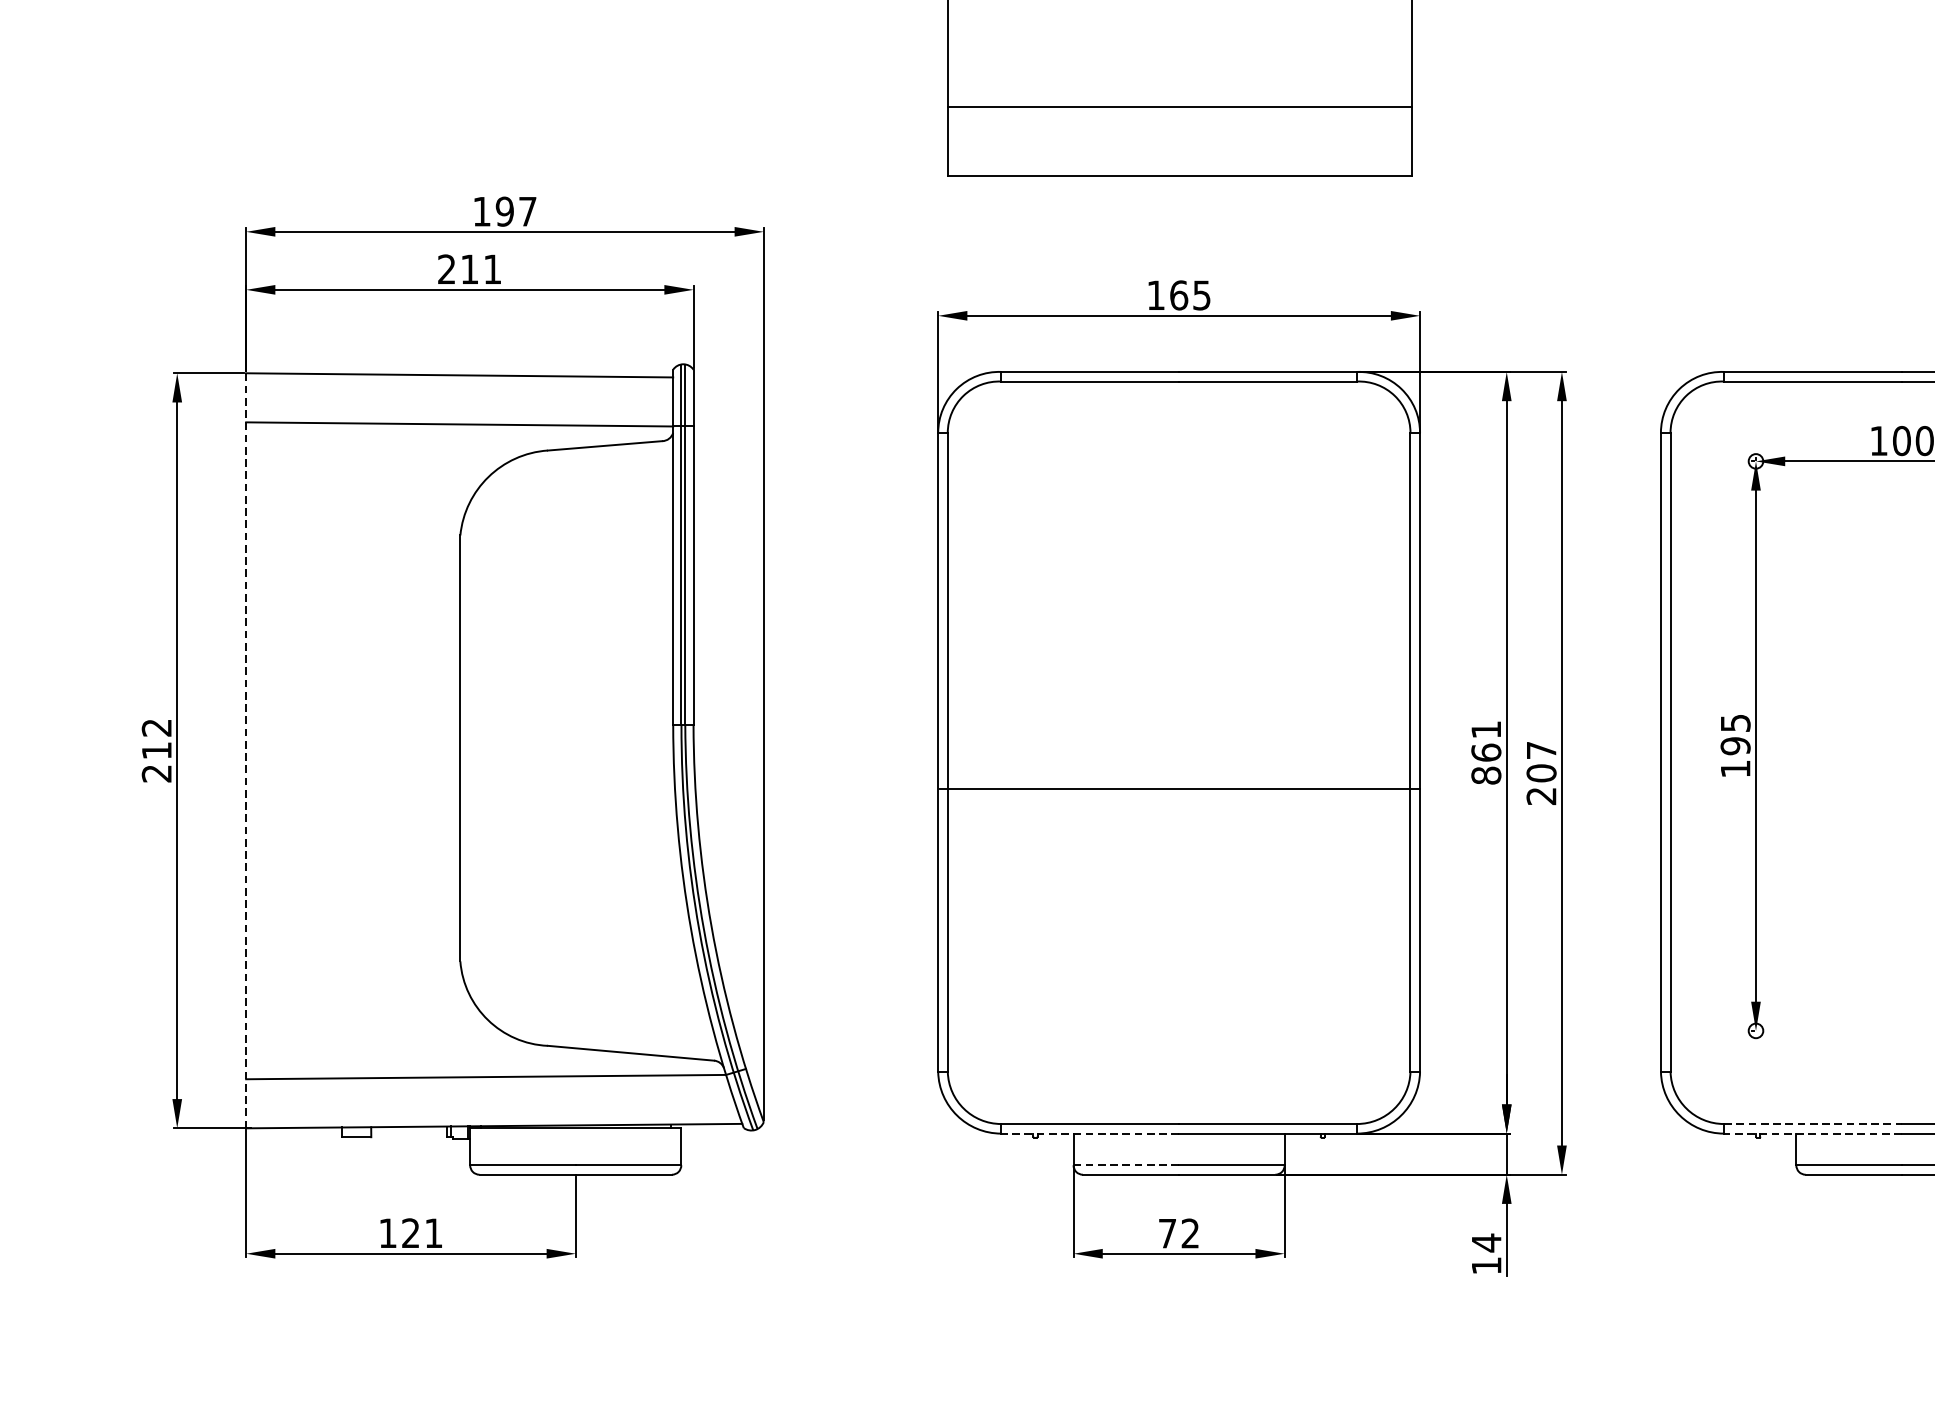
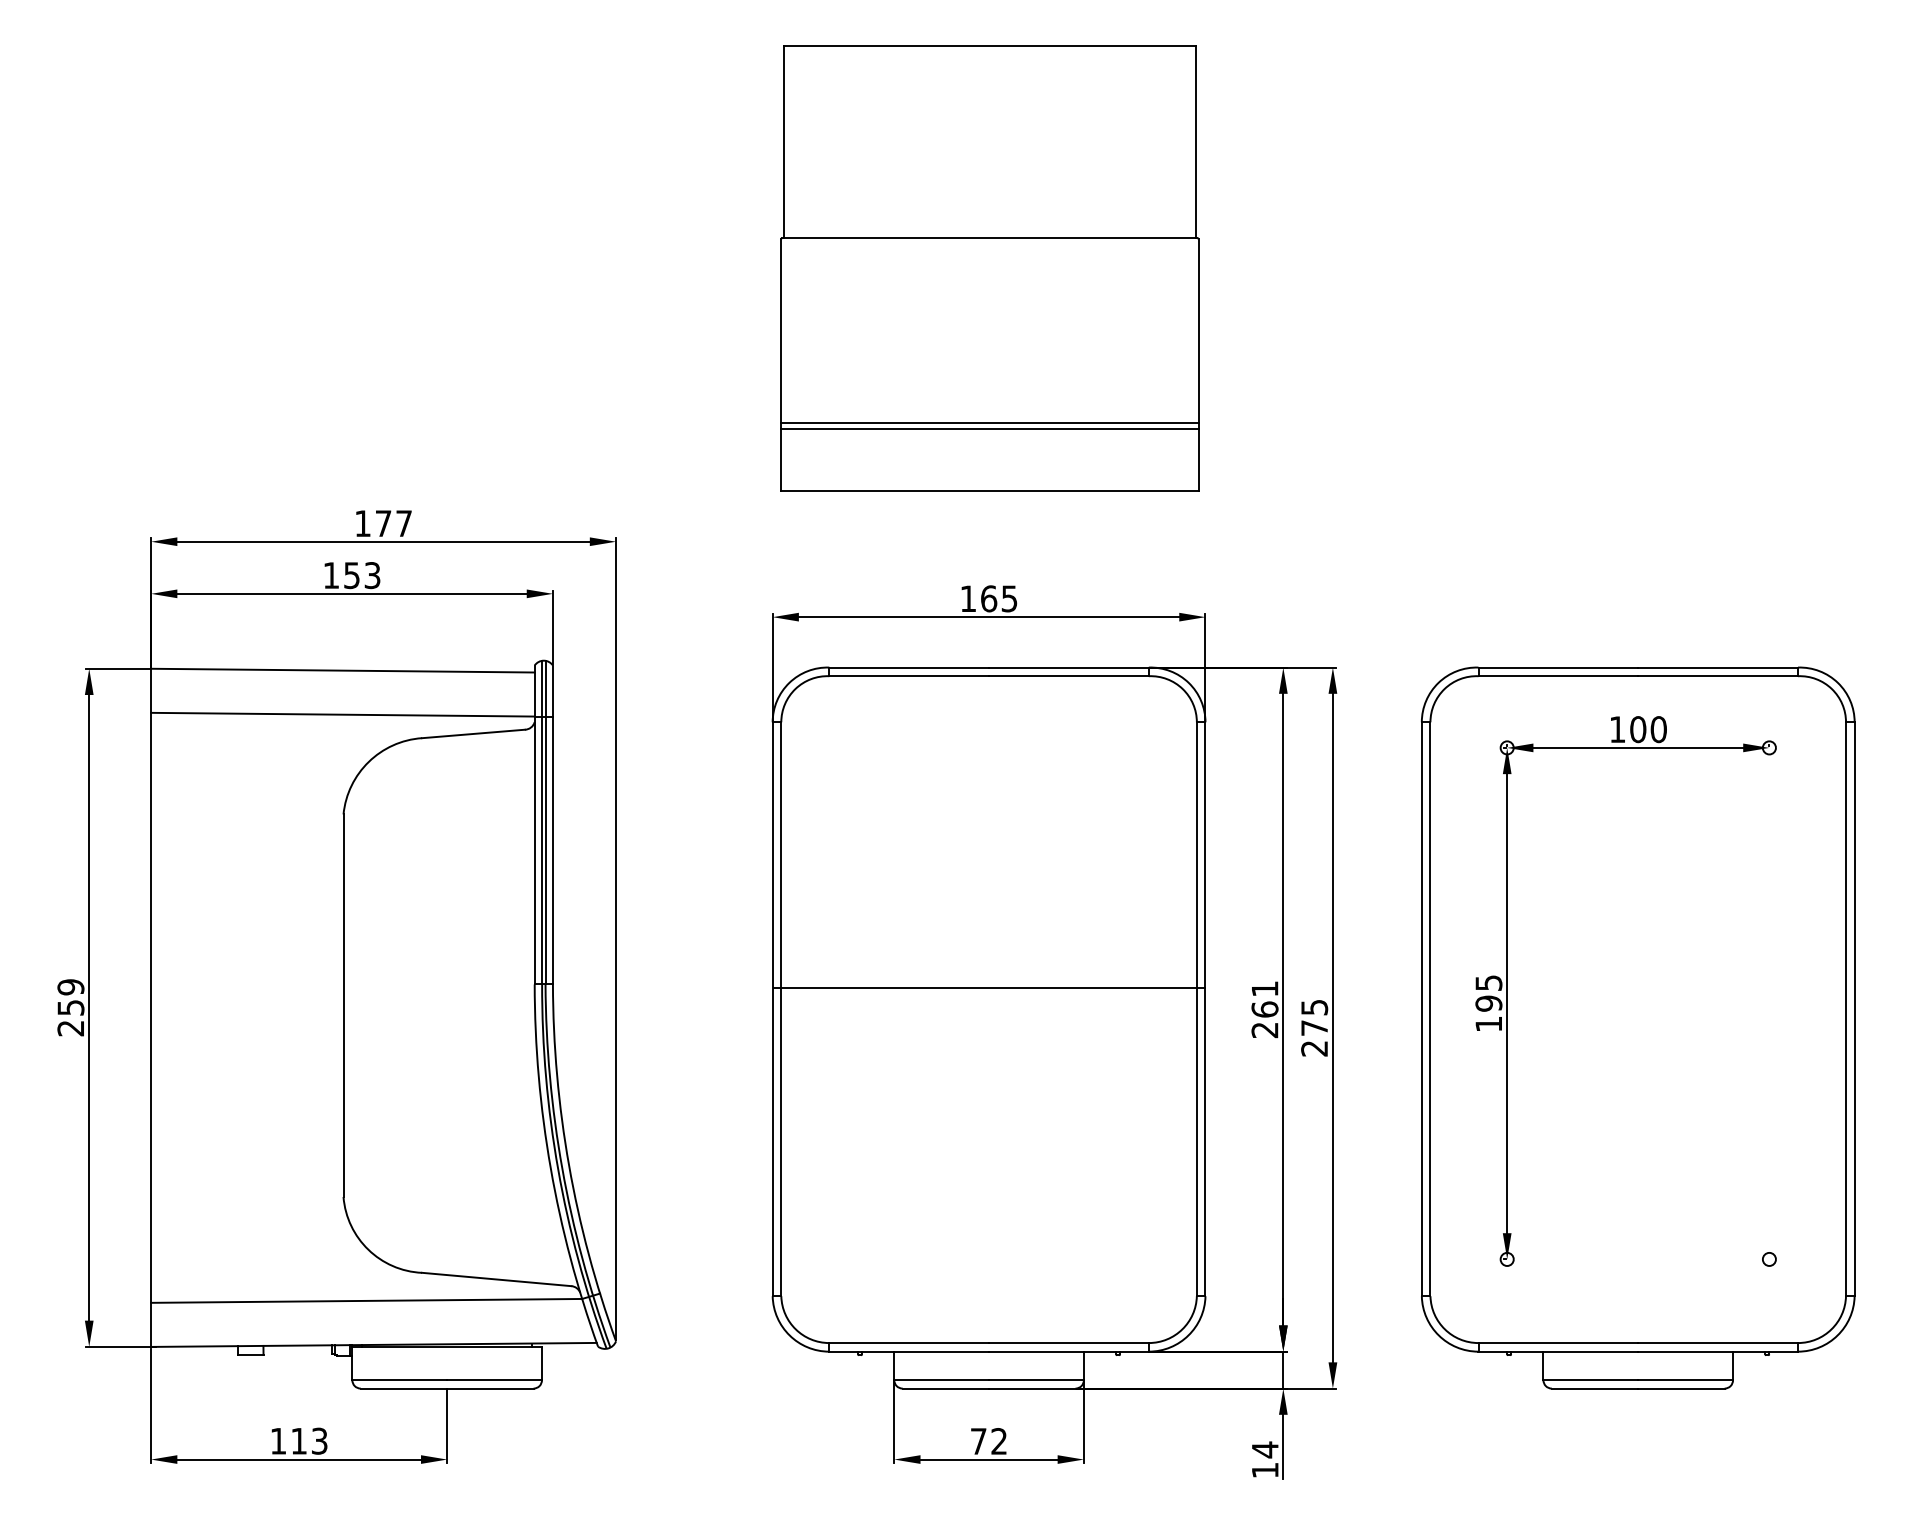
line: (1179, 99) -> (989, 422), added
text: (504, 211) -> (383, 523), 197 -> 177
text: (469, 269) -> (351, 575), 211 -> 153
text: (156, 739) -> (70, 997), 212 -> 259
line: (246, 750) -> (151, 1007), dashed -> solid
text: (1541, 762) -> (1314, 1018), 207 -> 275
text: (1485, 776) -> (1264, 1030), 861 -> 261
line: (1179, 788) -> (989, 987), moved
line: (1813, 1124) -> (1558, 1343), dashed -> solid
line: (1090, 1133) -> (909, 1351), dashed -> solid
line: (1813, 1133) -> (1558, 1351), dashed -> solid
line: (1126, 1165) -> (941, 1380), dashed -> solid
text: (422, 1232) -> (309, 1440), 121 -> 113

